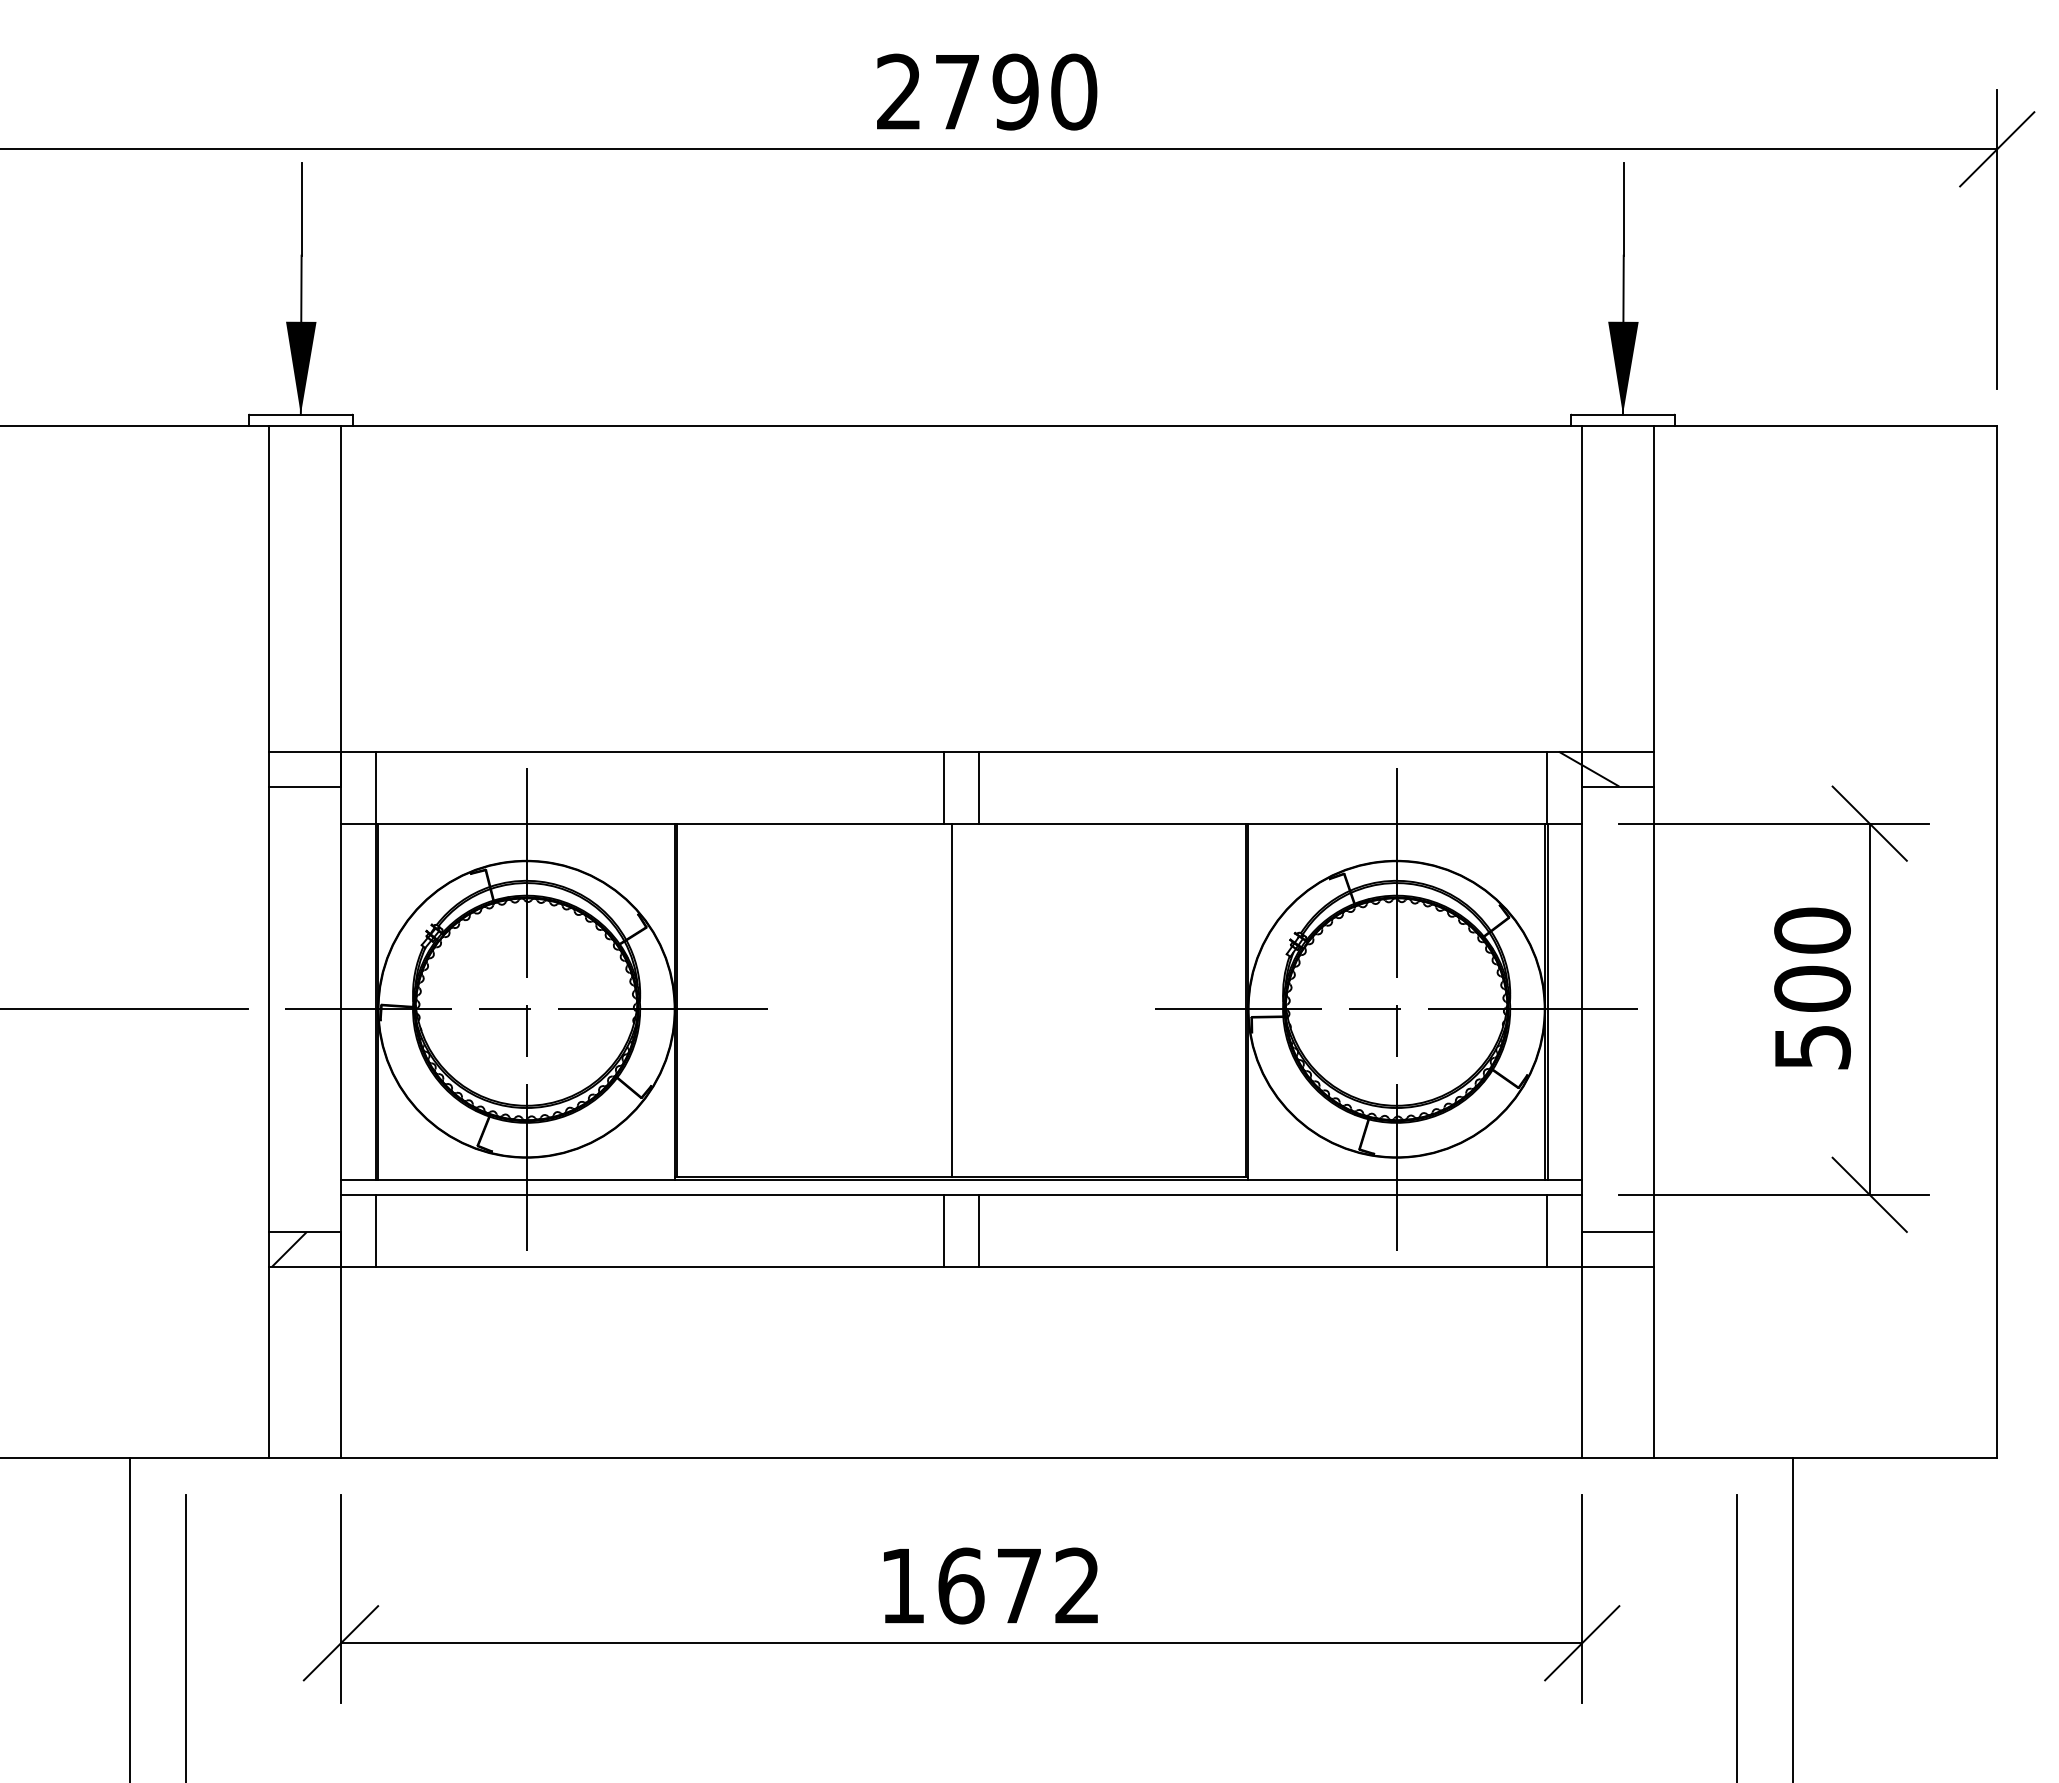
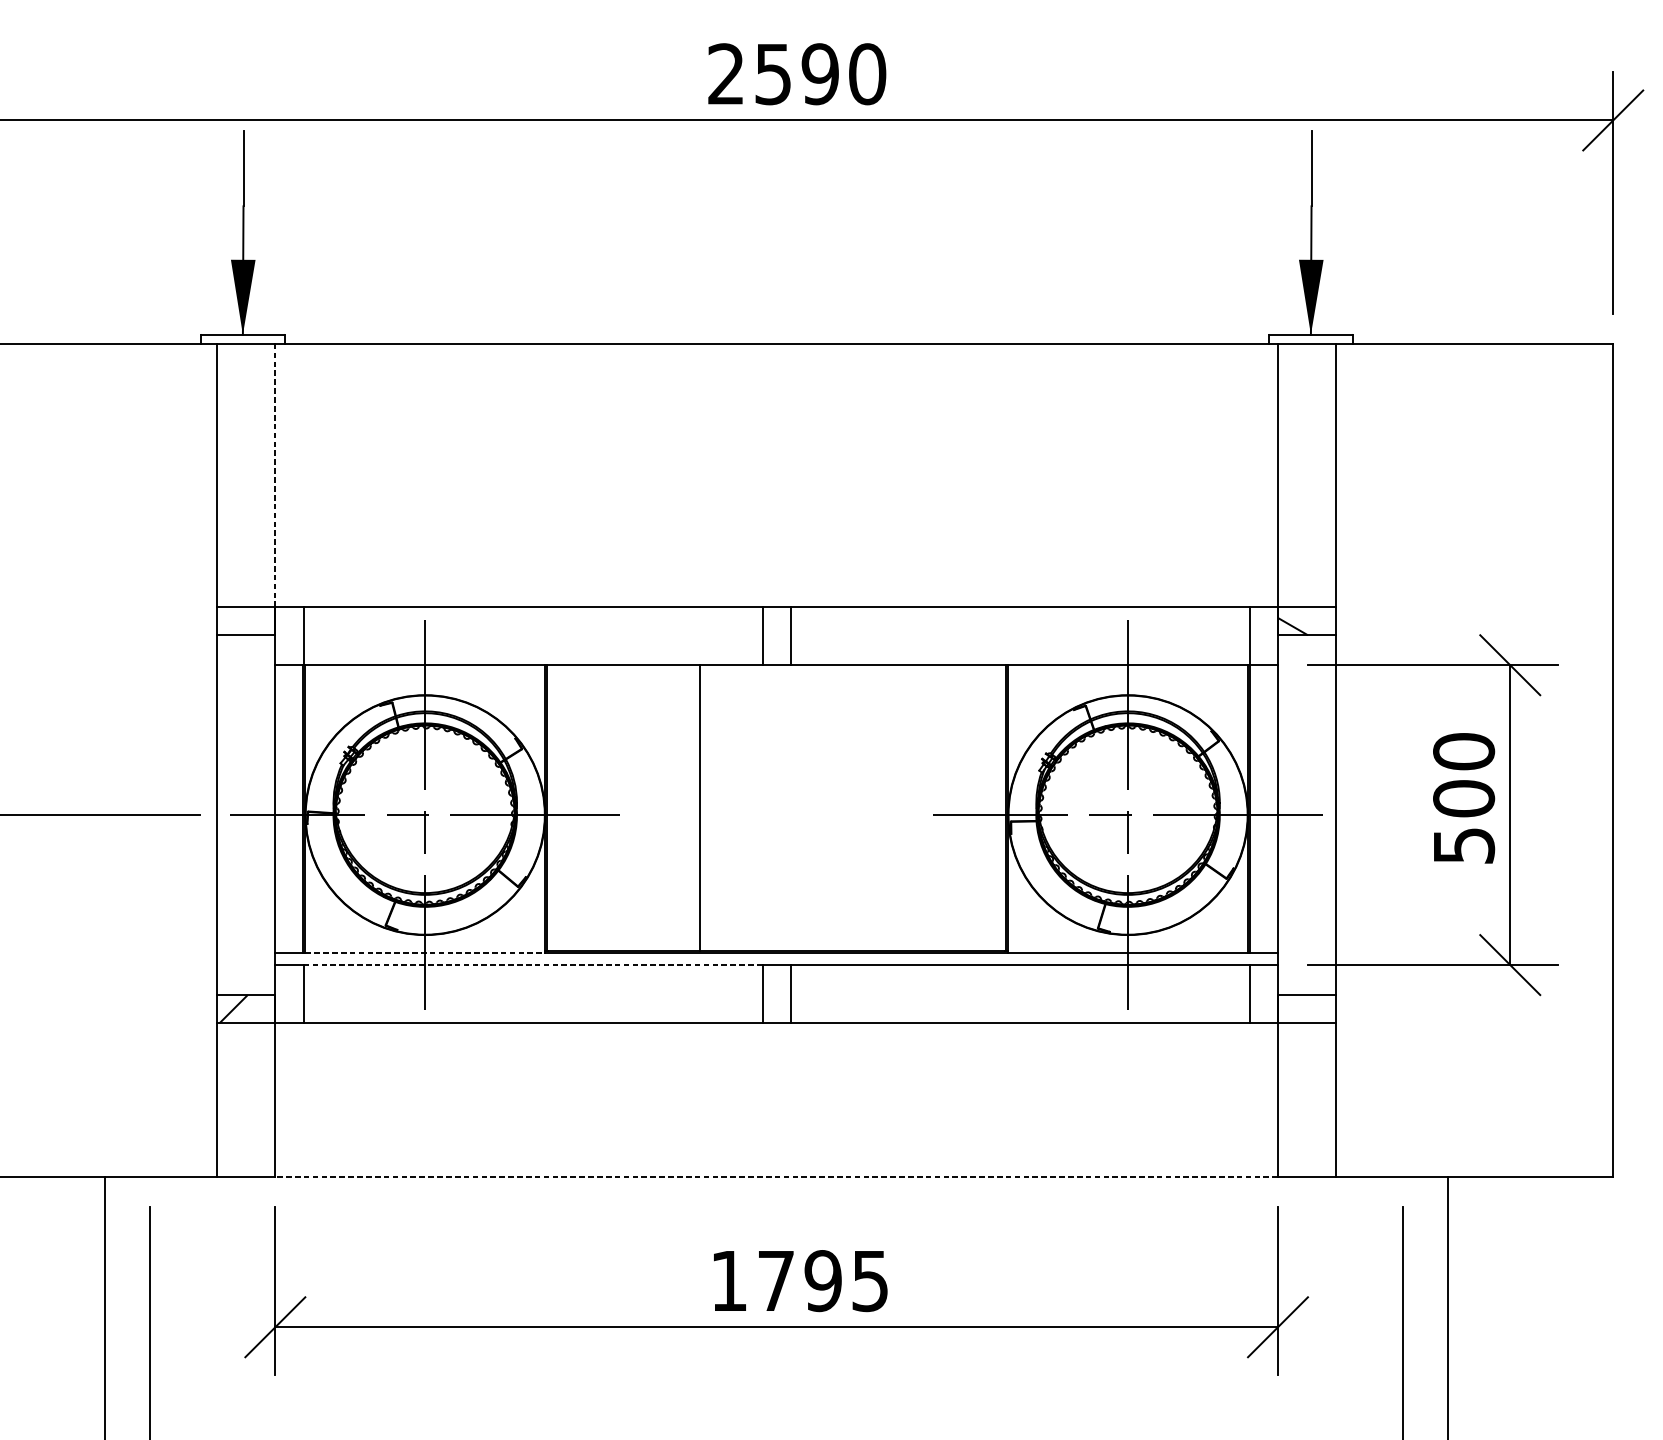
text: (956, 92) -> (772, 74), 2790 -> 2590
line: (341, 588) -> (275, 475), solid -> dashed
hatch: (1570, 758) -> (1268, 612), removed
line: (951, 1000) -> (699, 808), moved
line: (527, 1180) -> (425, 953), solid -> dashed
line: (659, 1194) -> (532, 964), solid -> dashed
line: (961, 1457) -> (776, 1177), solid -> dashed
text: (1018, 1585) -> (822, 1280), 1672 -> 1795

